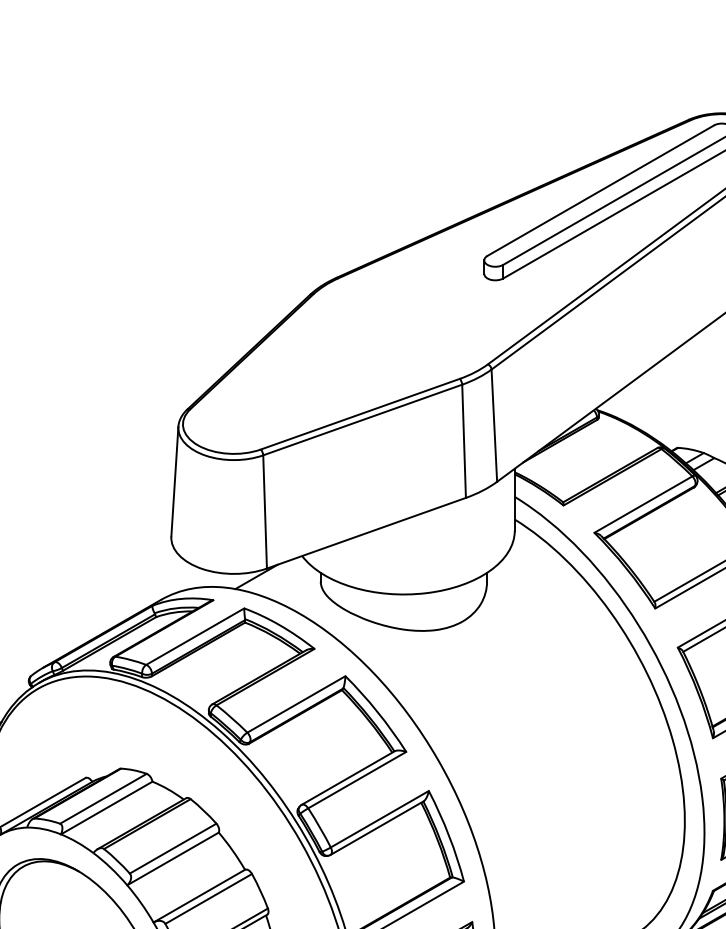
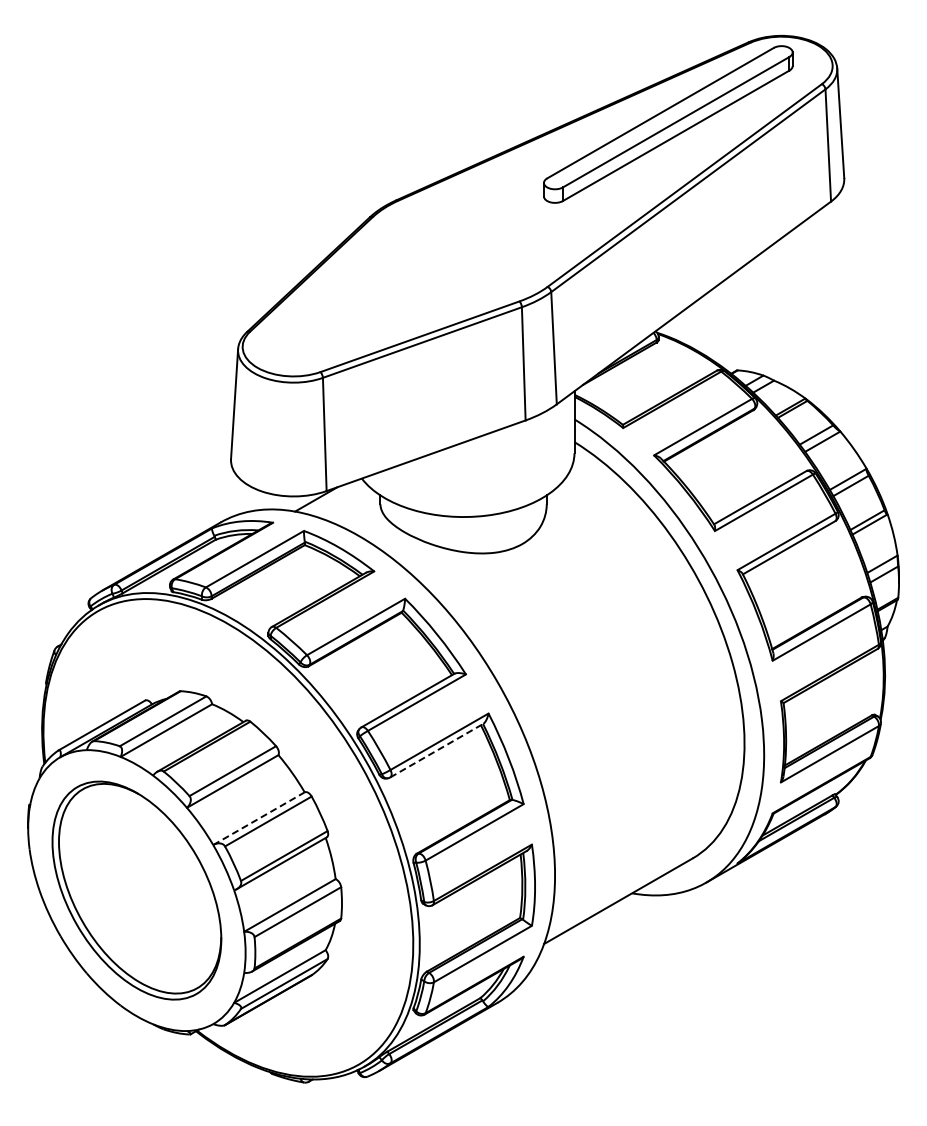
line: (376, 827) -> (436, 750), solid -> dashed
line: (198, 895) -> (258, 818), solid -> dashed

